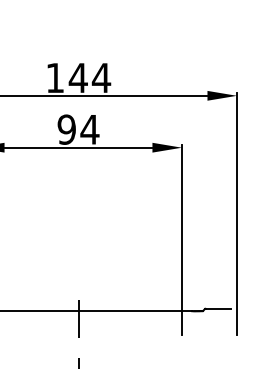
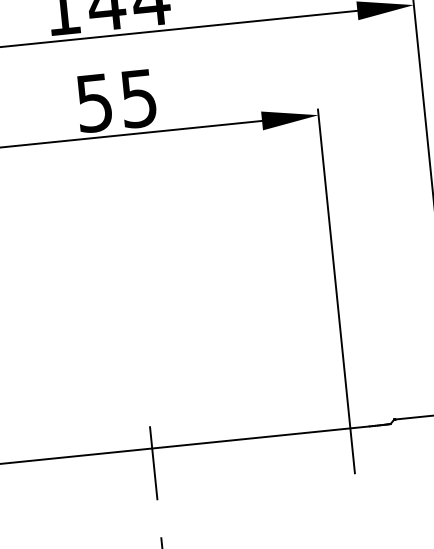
text: (78, 129) -> (116, 100), 94 -> 55

